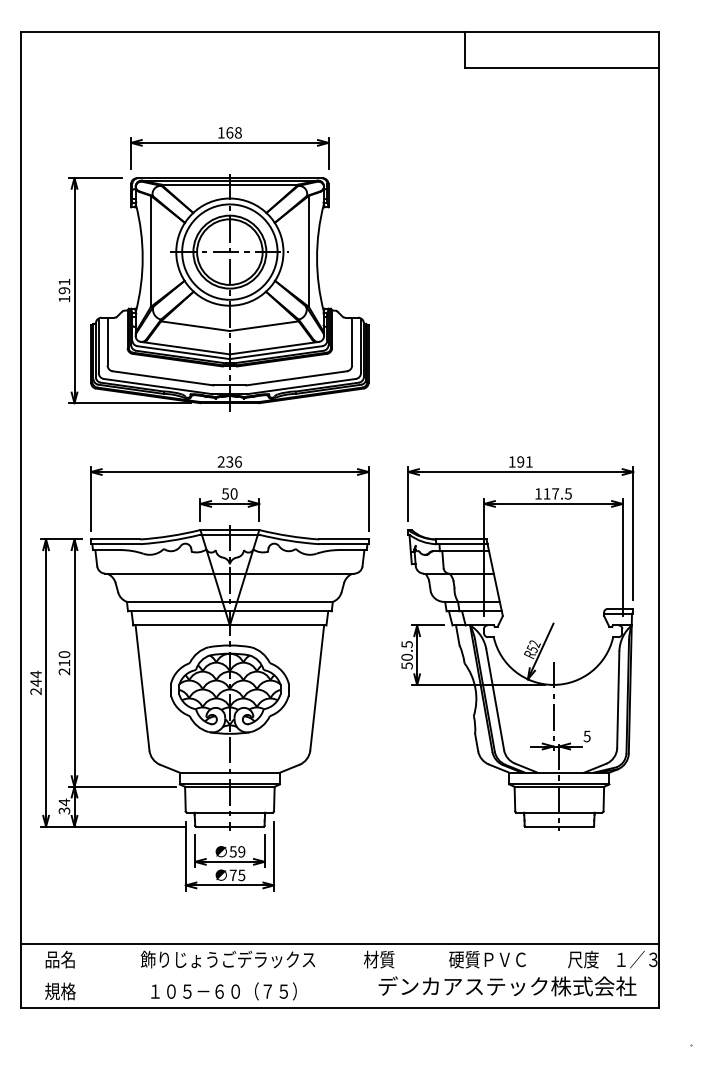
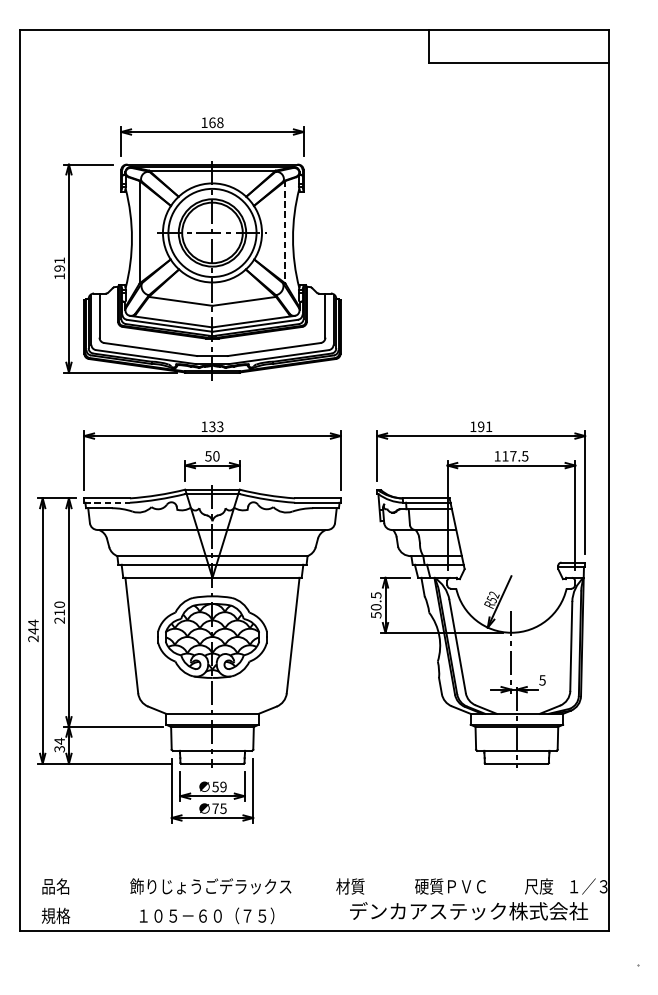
line: (308, 251) -> (285, 232), solid -> dashed
text: (229, 461) -> (212, 426), 236 -> 133
line: (115, 544) -> (106, 503), solid -> dashed
line: (340, 943) -> (314, 871), removed

